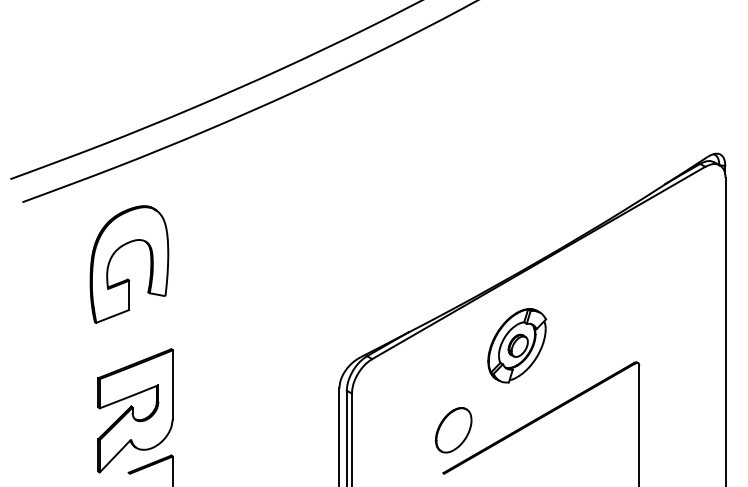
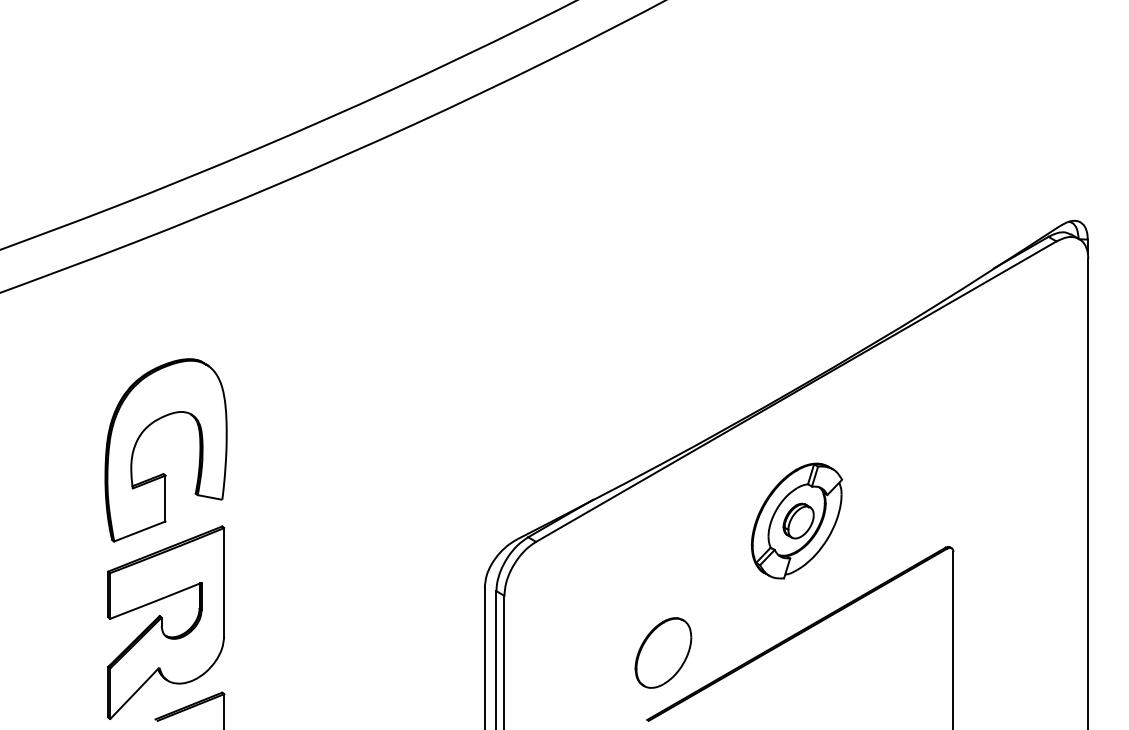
part: (128, 278) -> (164, 472), moved
part: (517, 345) -> (797, 520), moved

